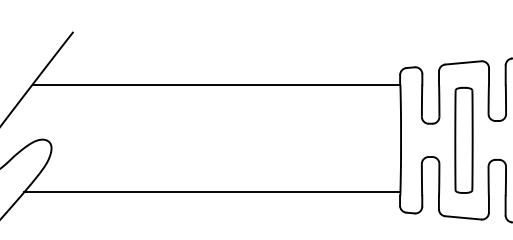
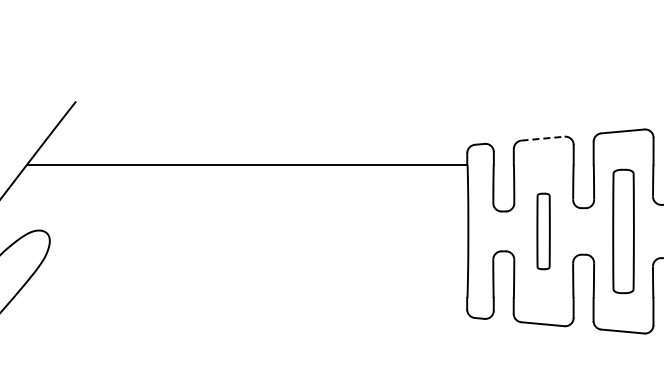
line: (463, 62) -> (543, 138), solid -> dashed
part: (463, 140) -> (543, 231), size x0.6
line: (212, 192) -> (242, 293), removed

